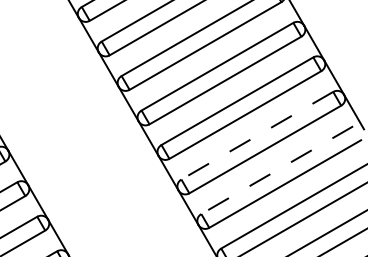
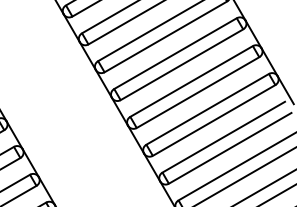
line: (257, 135) -> (207, 109), dashed -> solid
line: (277, 170) -> (223, 137), dashed -> solid

